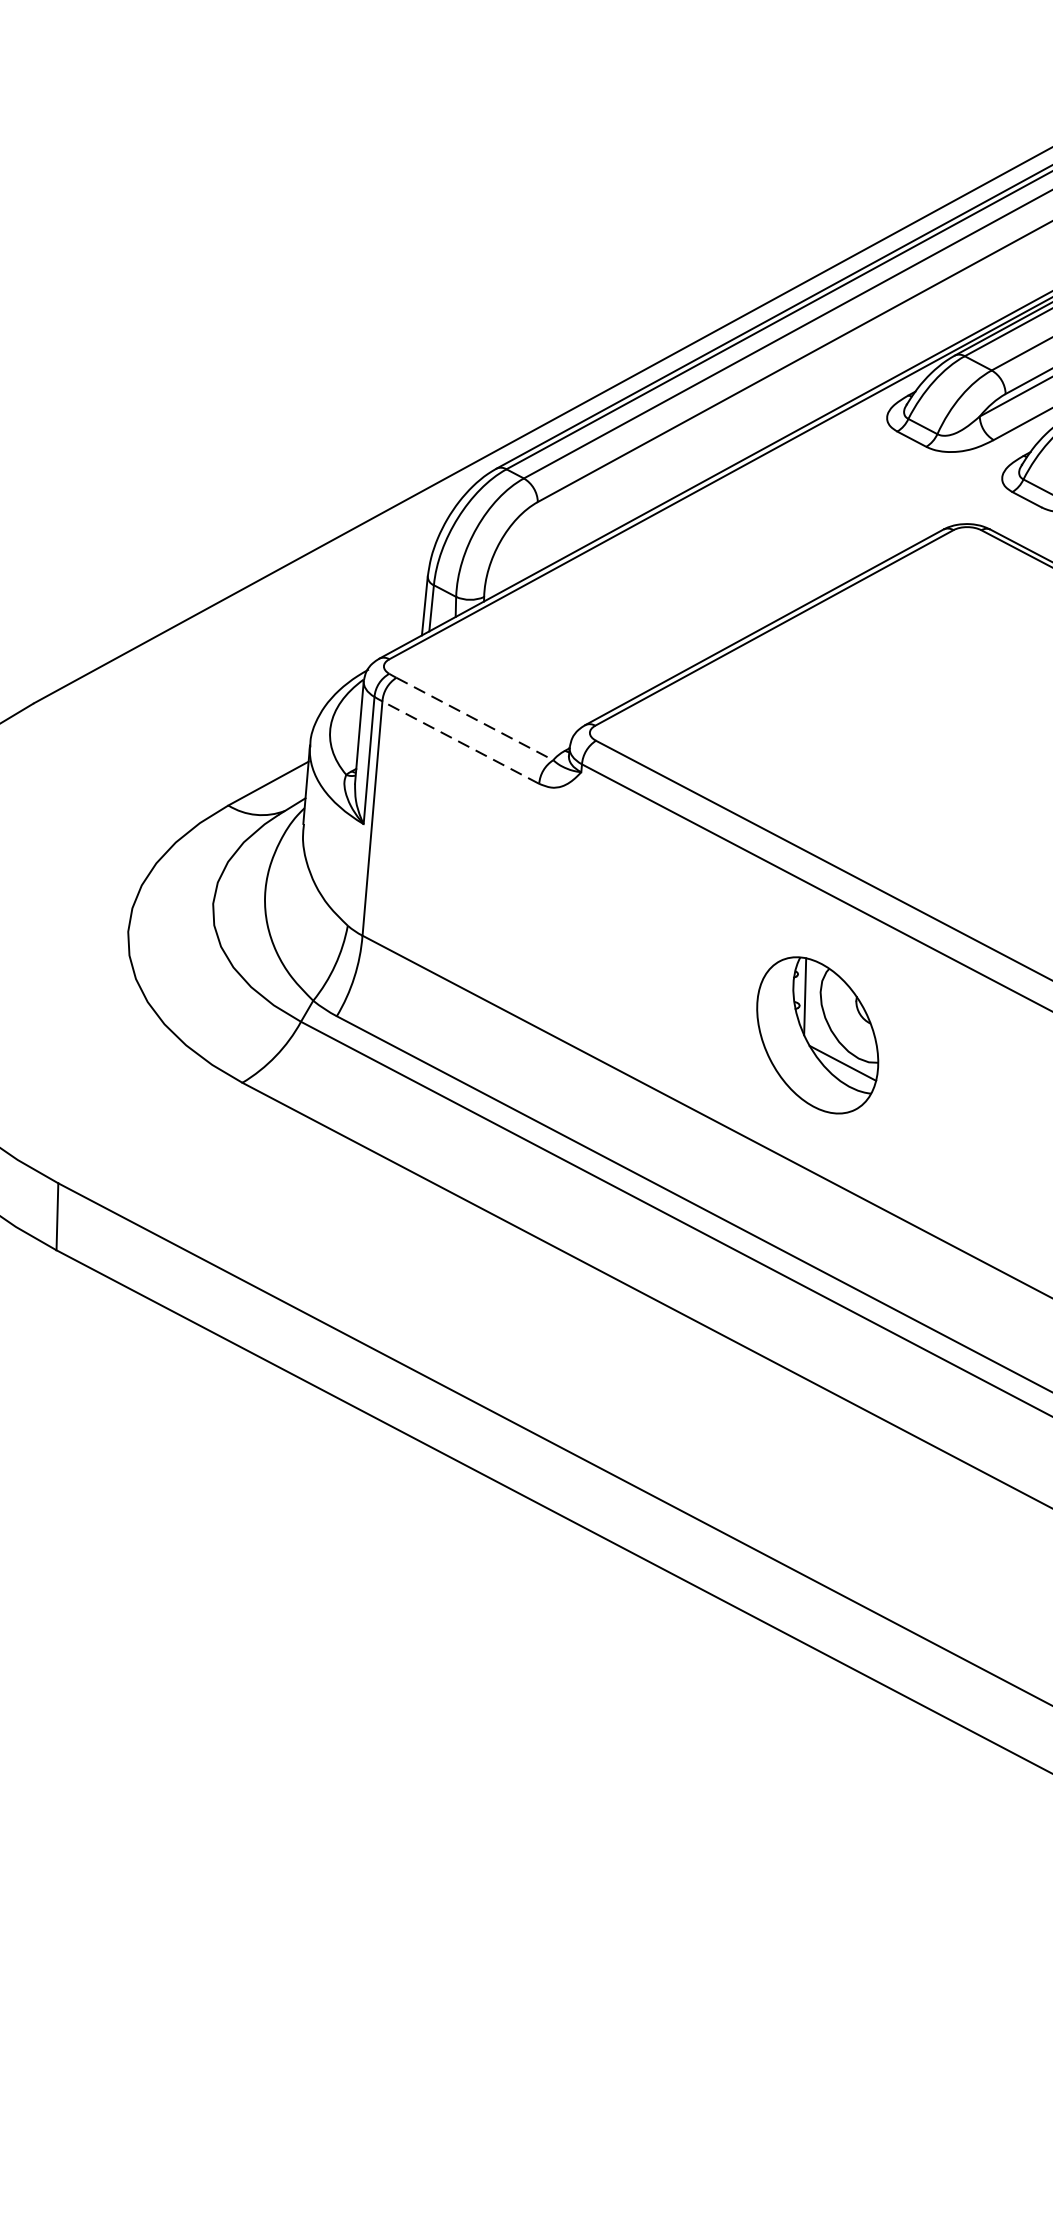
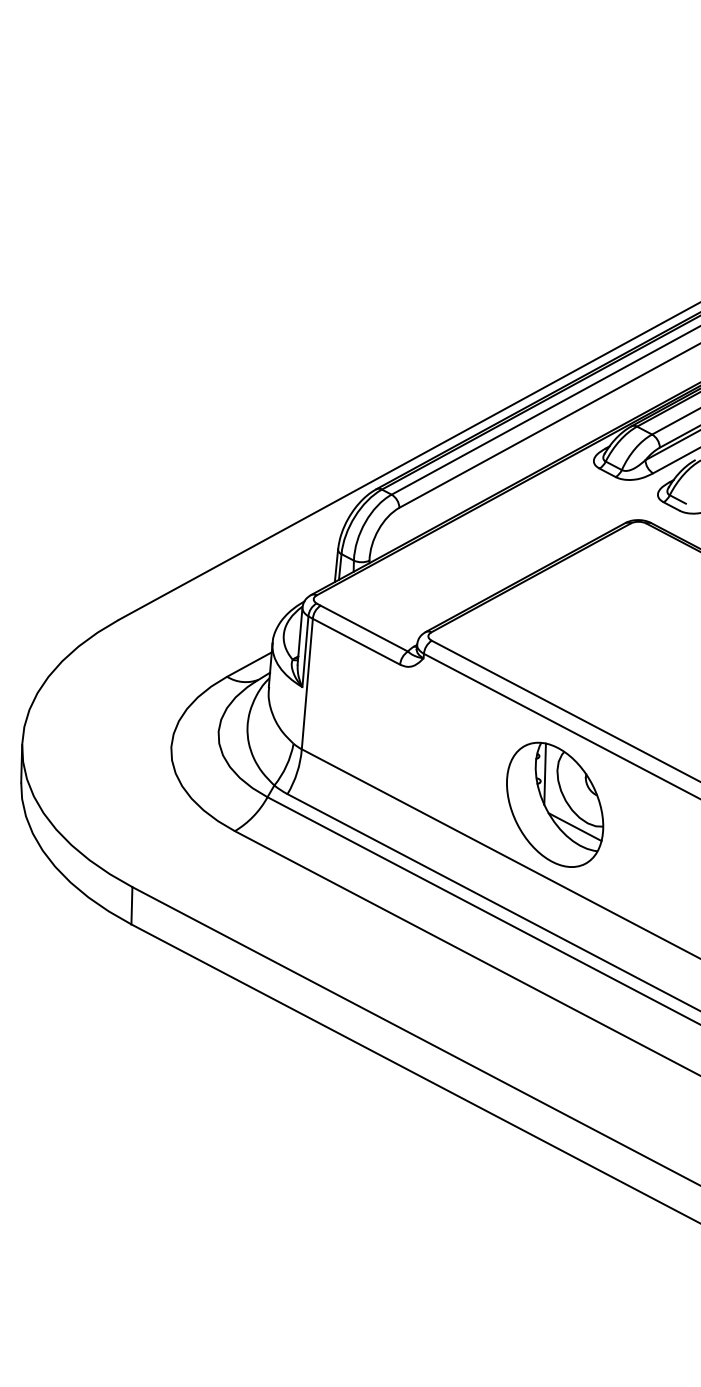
line: (475, 718) -> (364, 628), dashed -> solid
line: (460, 742) -> (356, 641), dashed -> solid
part: (818, 1034) -> (555, 804), size x1.43

